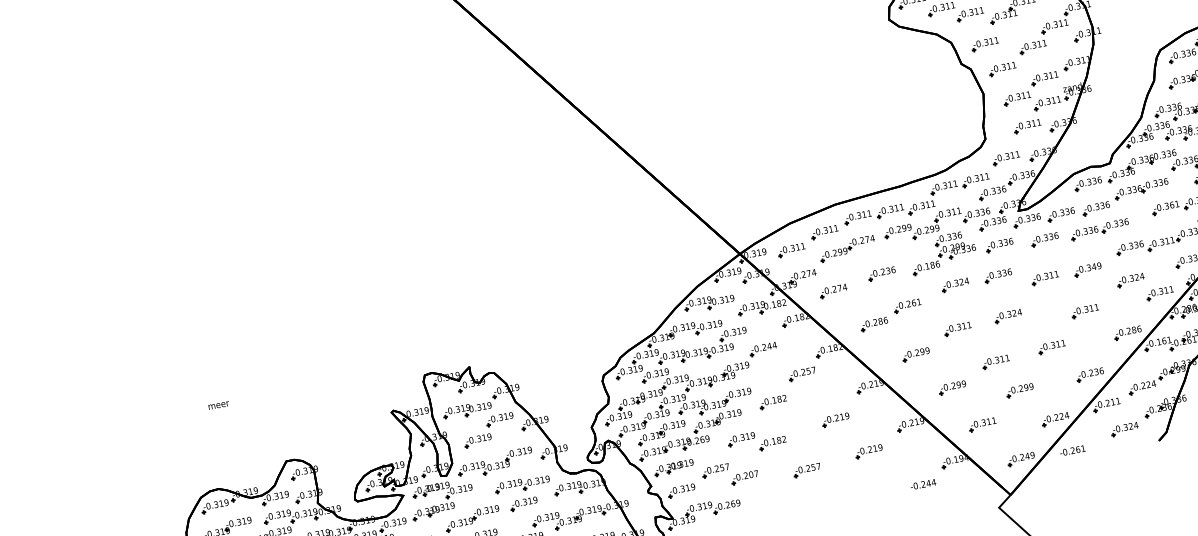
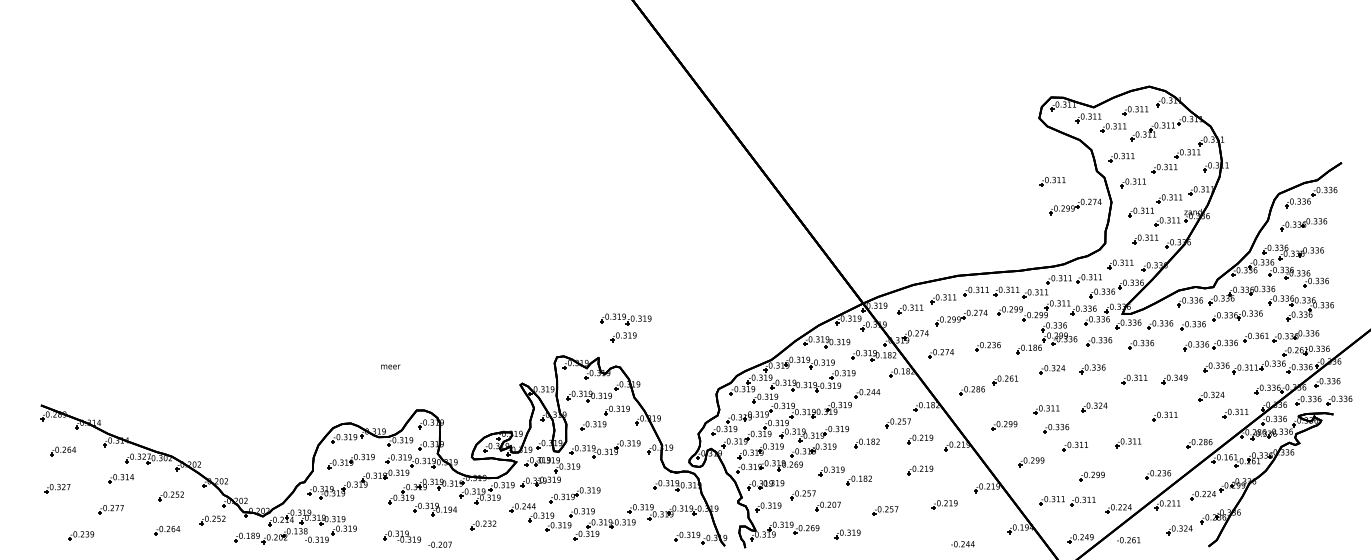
part: (916, 84) -> (1052, 181), added
part: (946, 106) -> (1075, 206), added
part: (1099, 229) -> (1210, 345), moved
part: (972, 346) -> (1056, 428), added
part: (829, 386) -> (920, 439), added
text: (218, 404) -> (390, 366), moved
part: (1015, 419) -> (1082, 501), added
text: (922, 484) -> (962, 544), moved
part: (523, 493) -> (625, 327), moved
part: (771, 503) -> (847, 534), added

